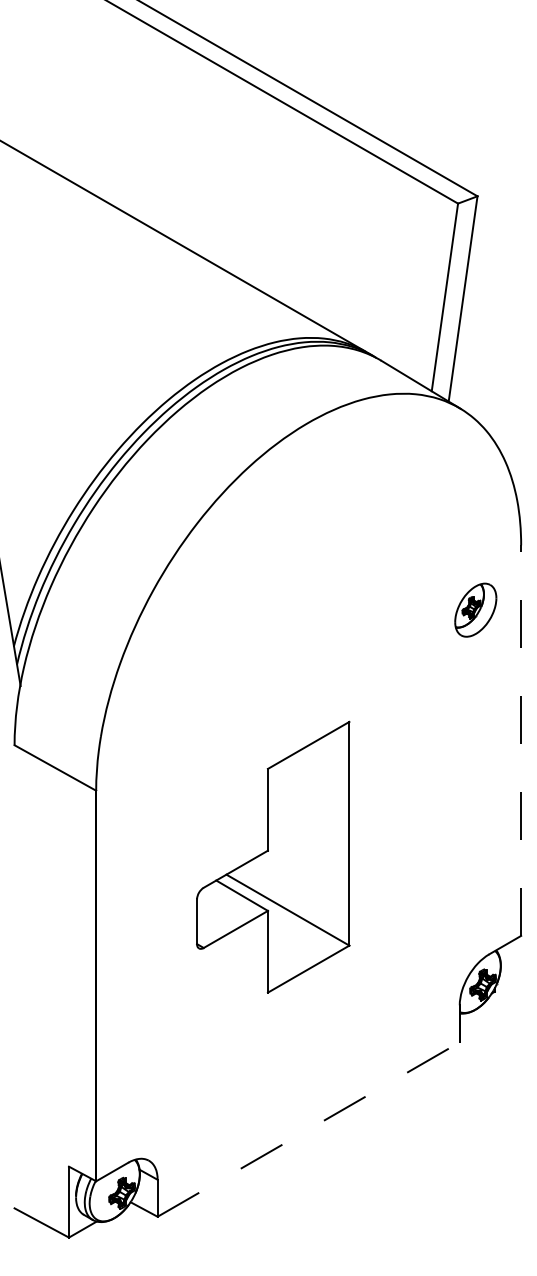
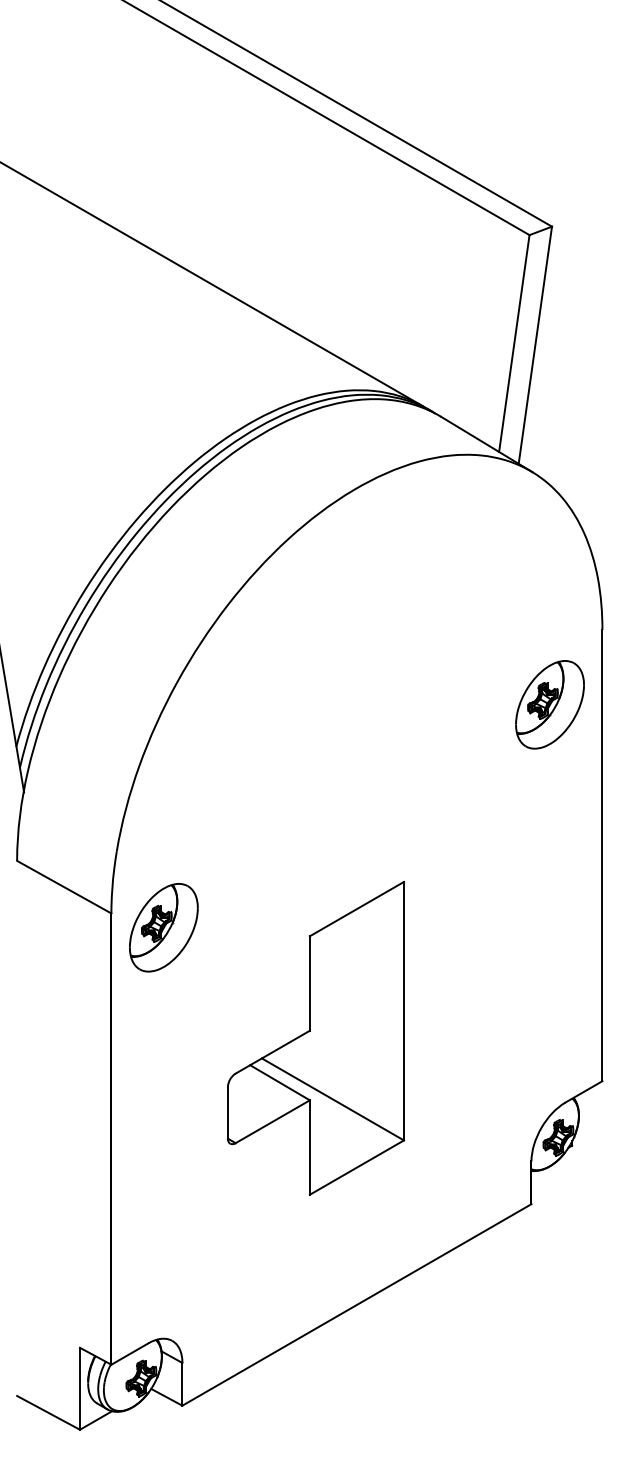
part: (475, 609) -> (549, 704), size x1.43
line: (521, 740) -> (602, 855), dashed -> solid
part: (141, 802) -> (163, 927), added
part: (273, 856) -> (316, 1037), moved
line: (308, 1129) -> (356, 1304), dashed -> solid

